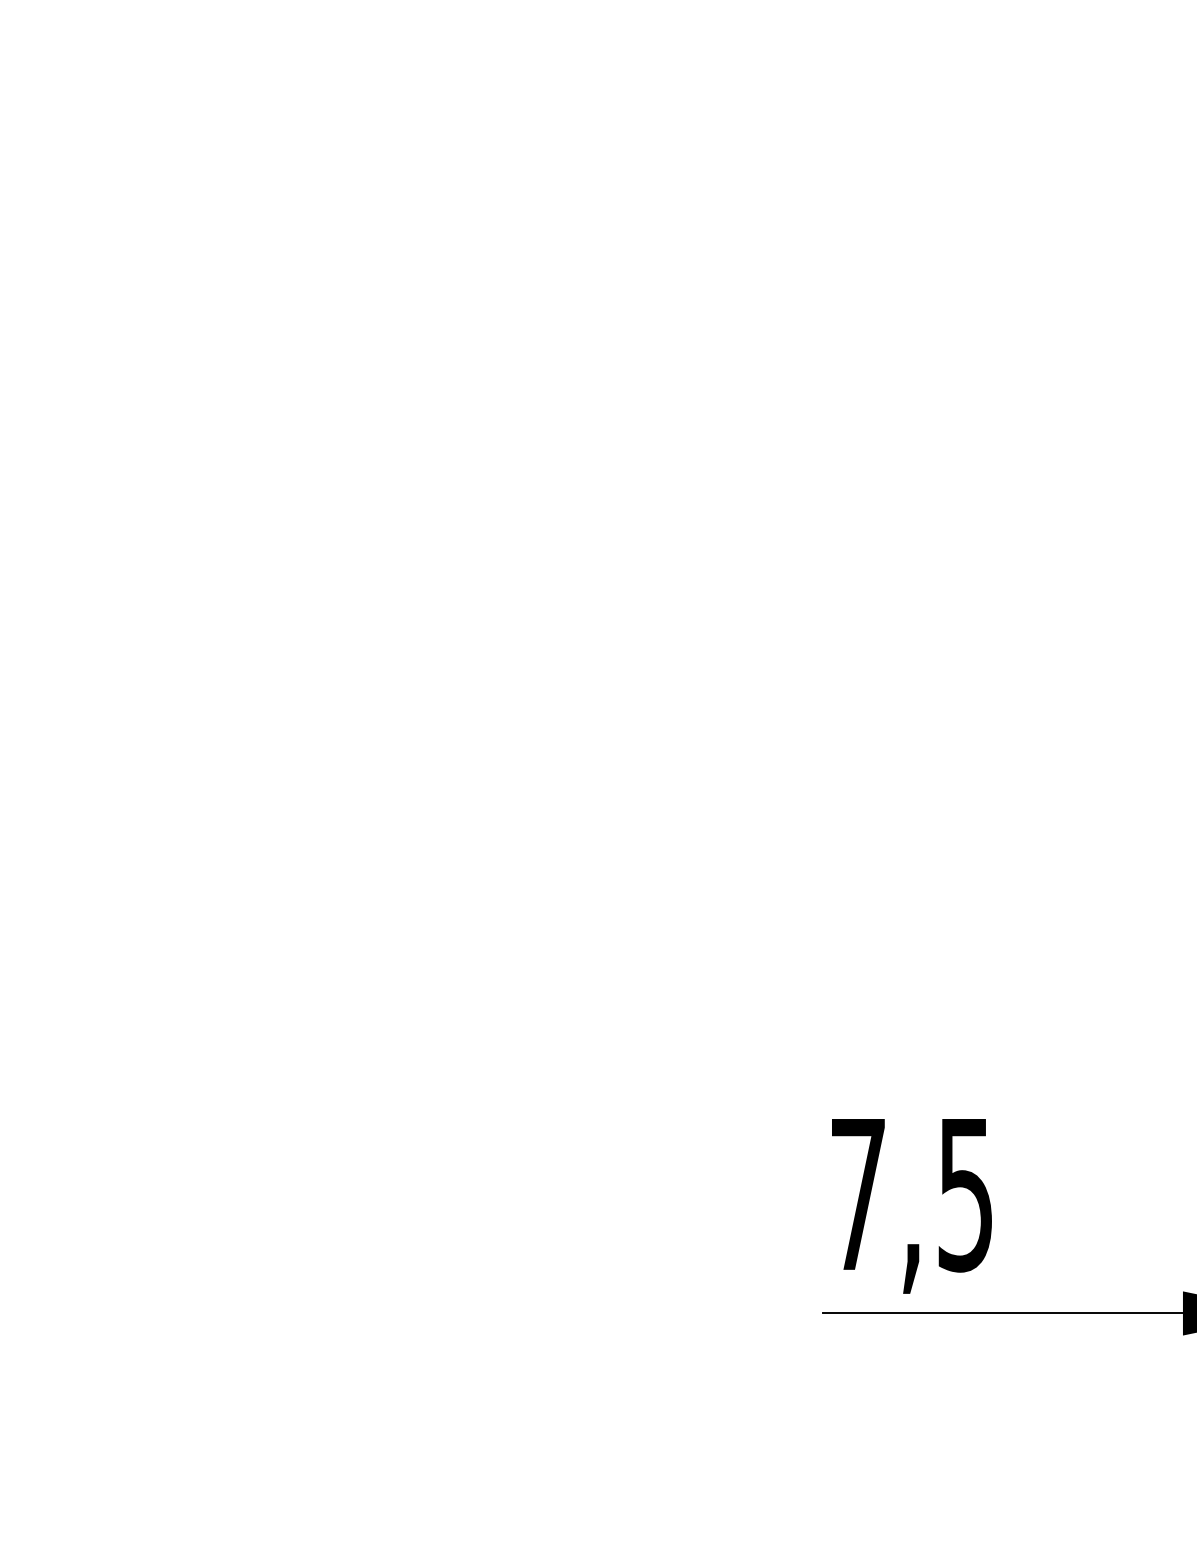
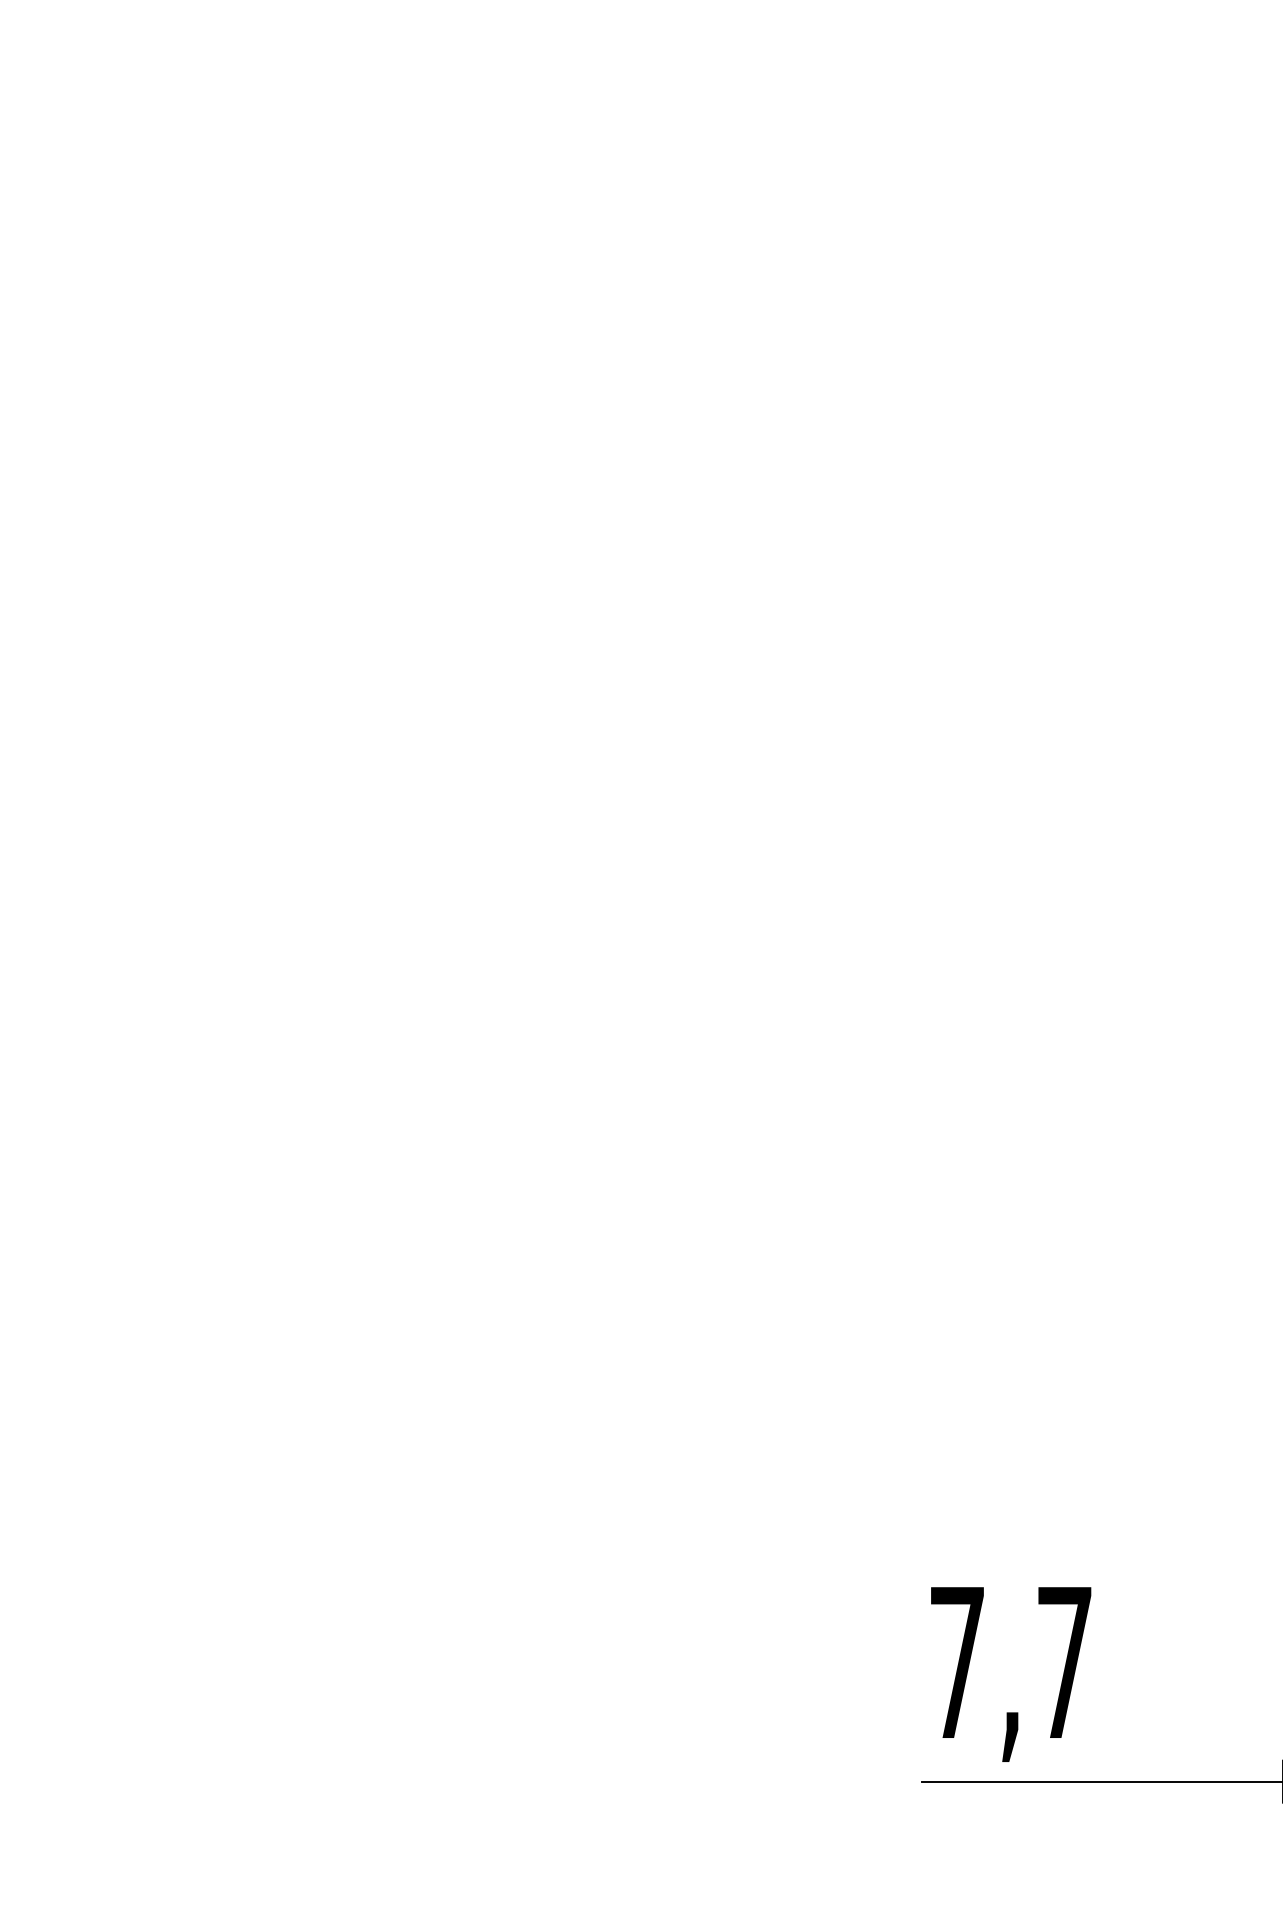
text: (965, 1195) -> (1064, 1663), 7,5 -> 7,7

